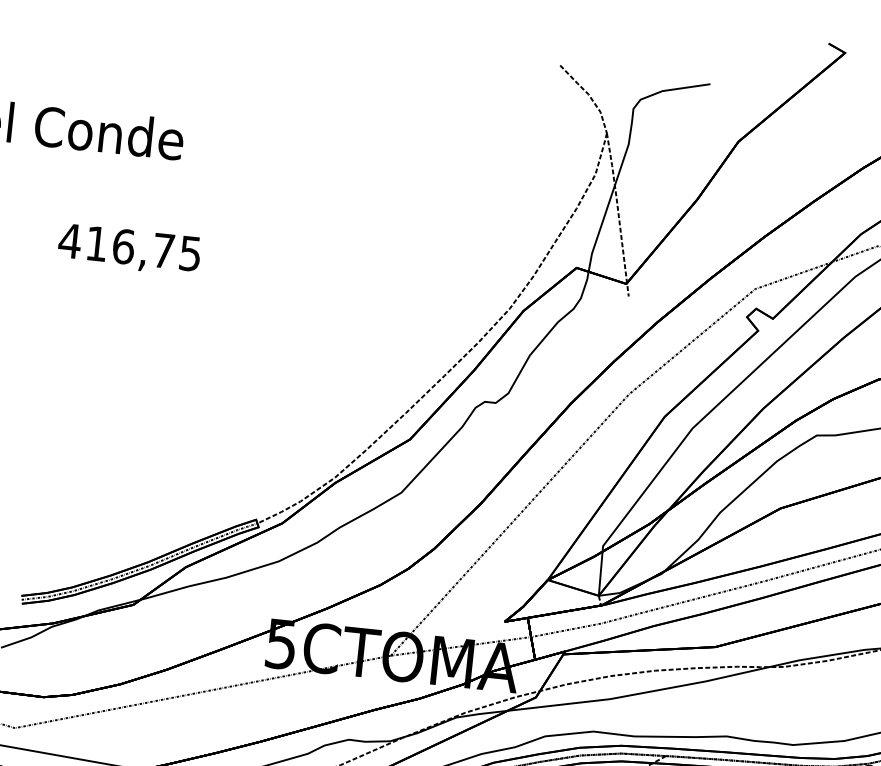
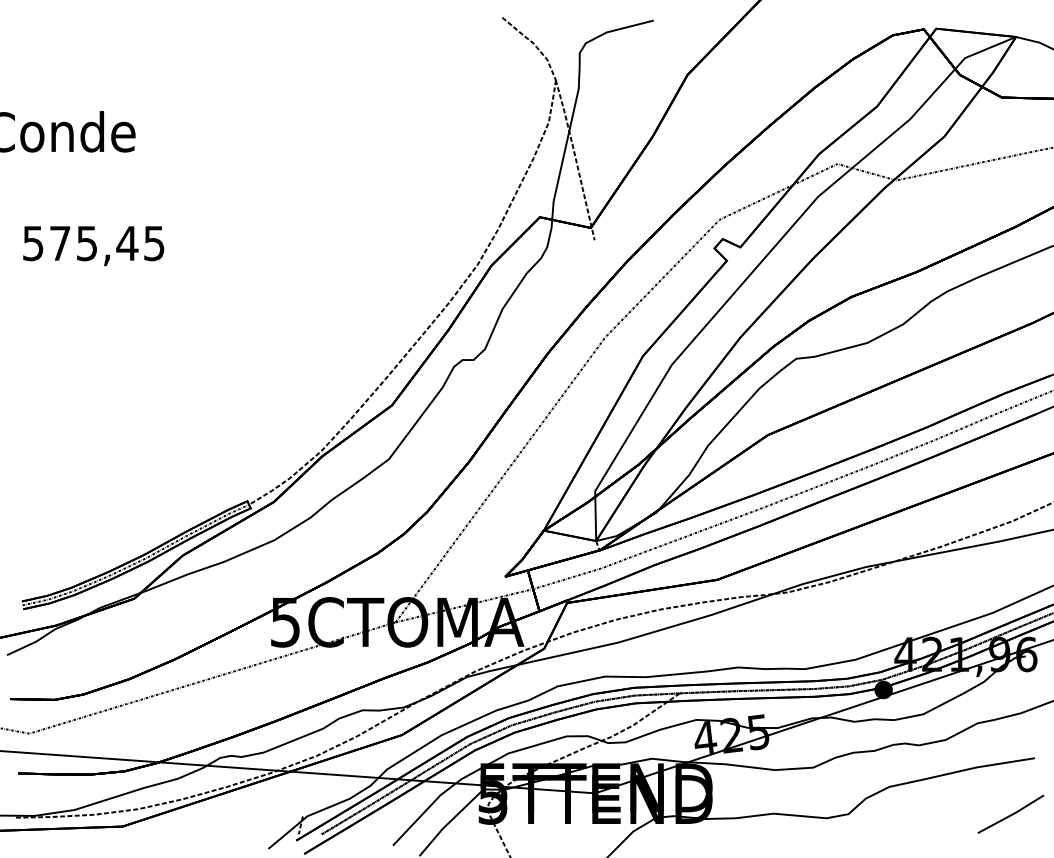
text: (117, 246) -> (80, 243), 416,75 -> 575,45

